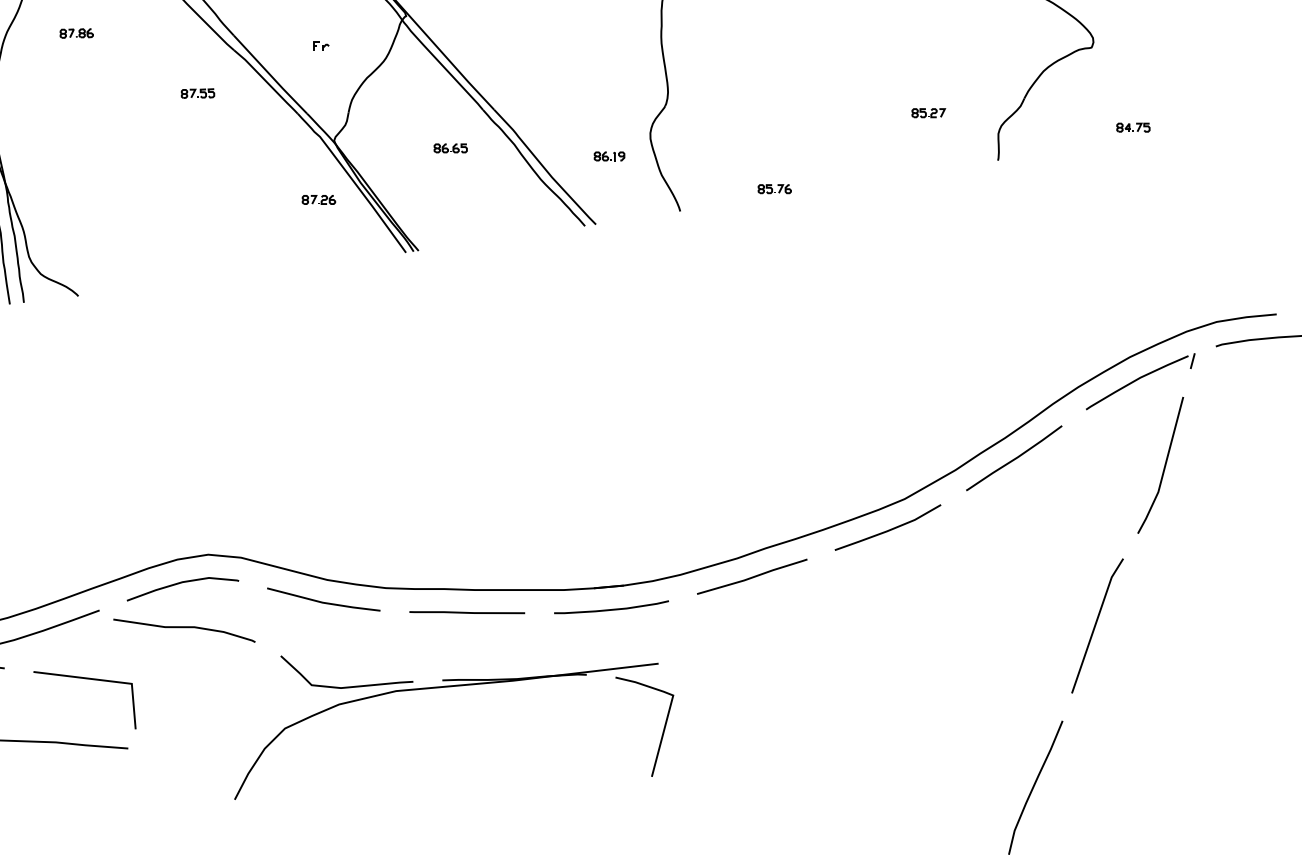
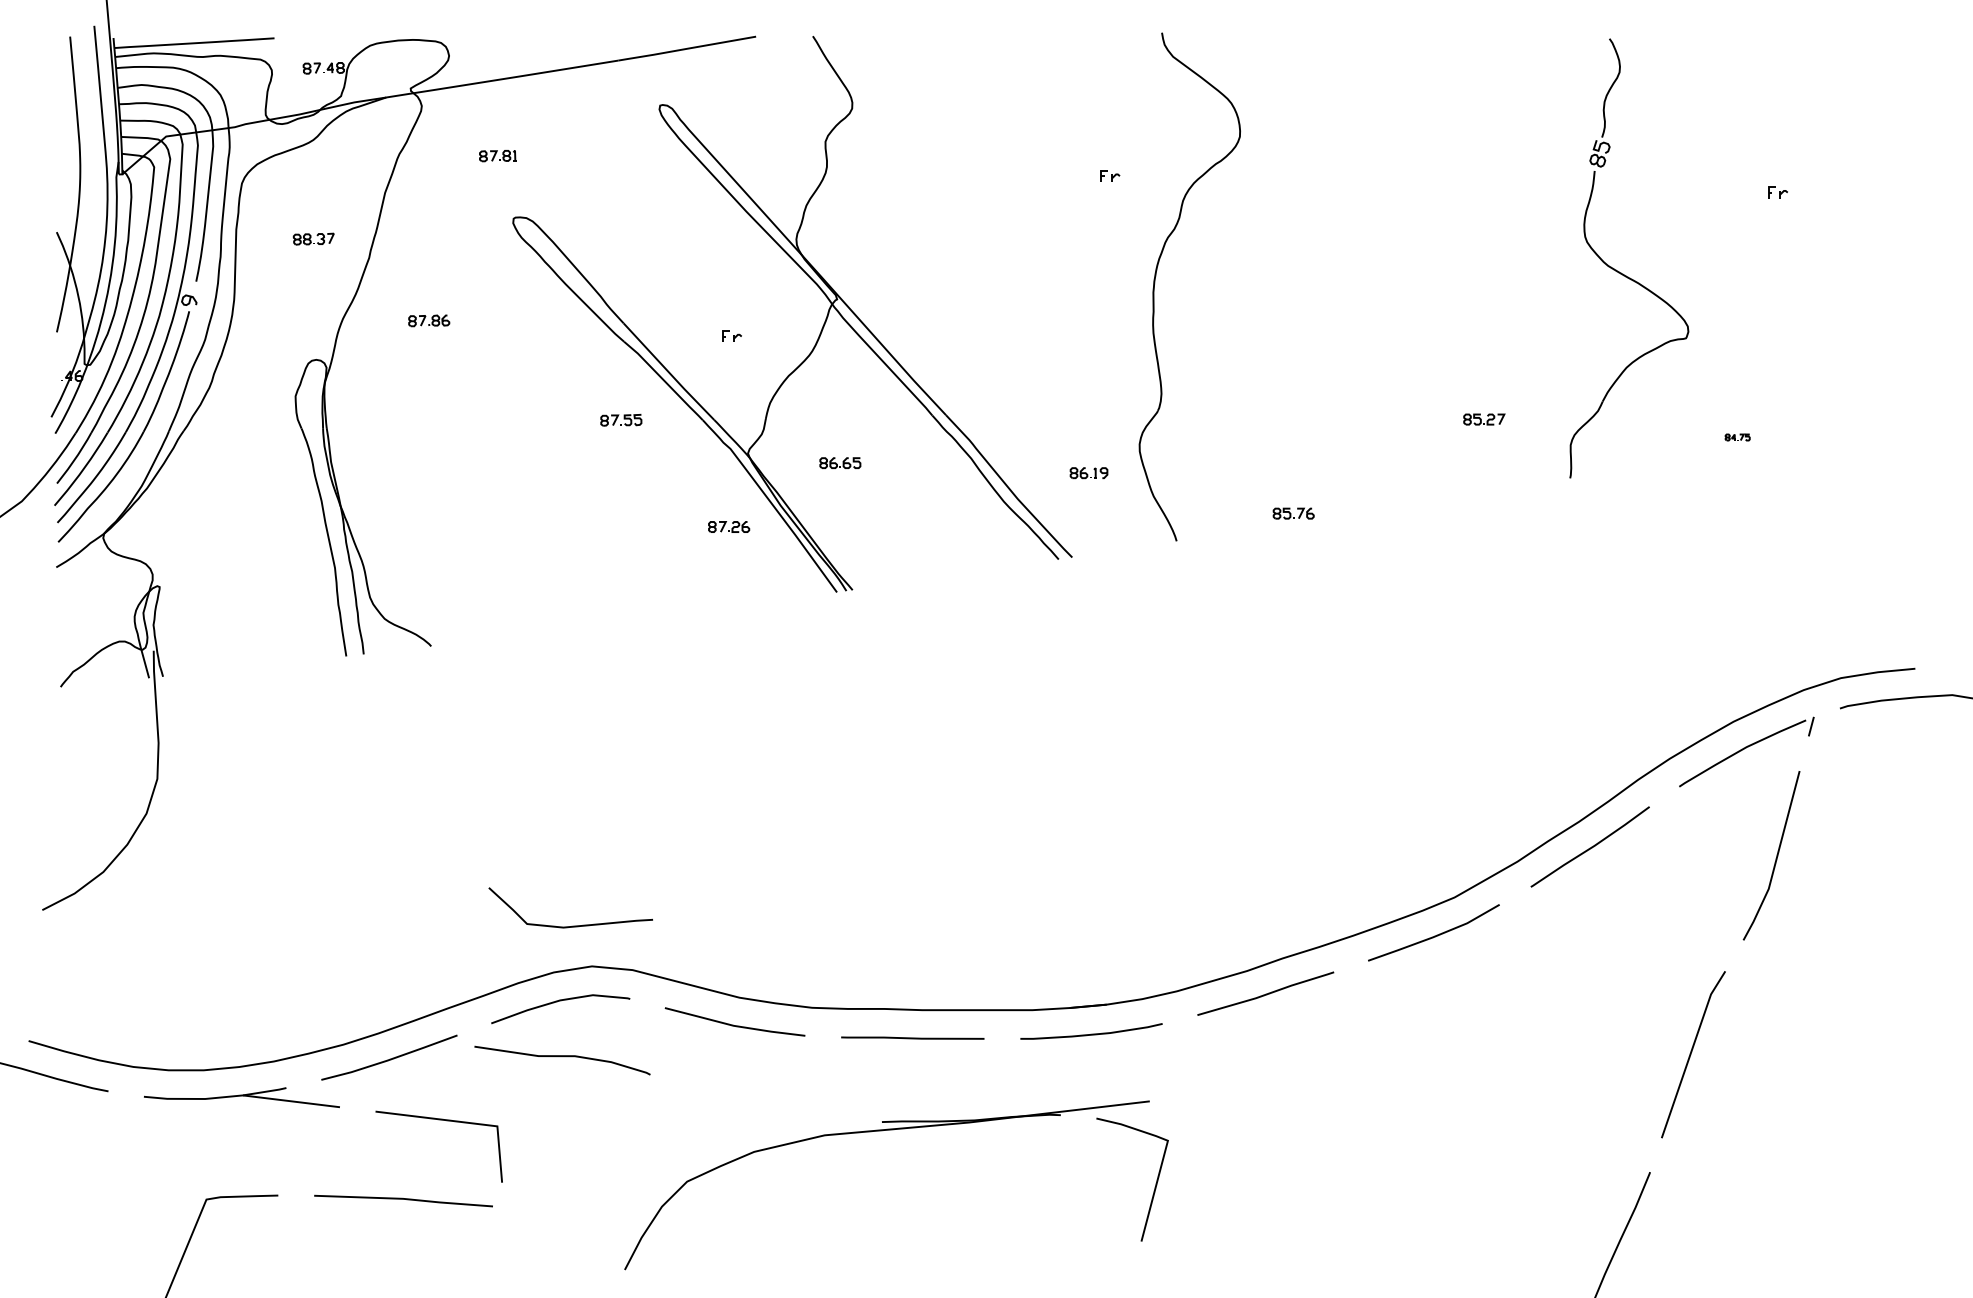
part: (198, 92) -> (621, 419), moved
part: (1133, 127) -> (1737, 437), size x0.6
part: (450, 147) -> (840, 462), moved
curve: (348, 686) -> (572, 925), moved

